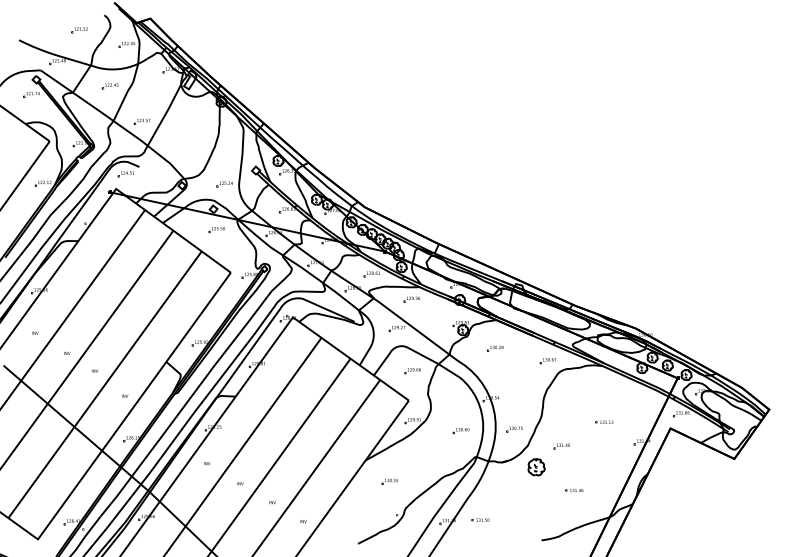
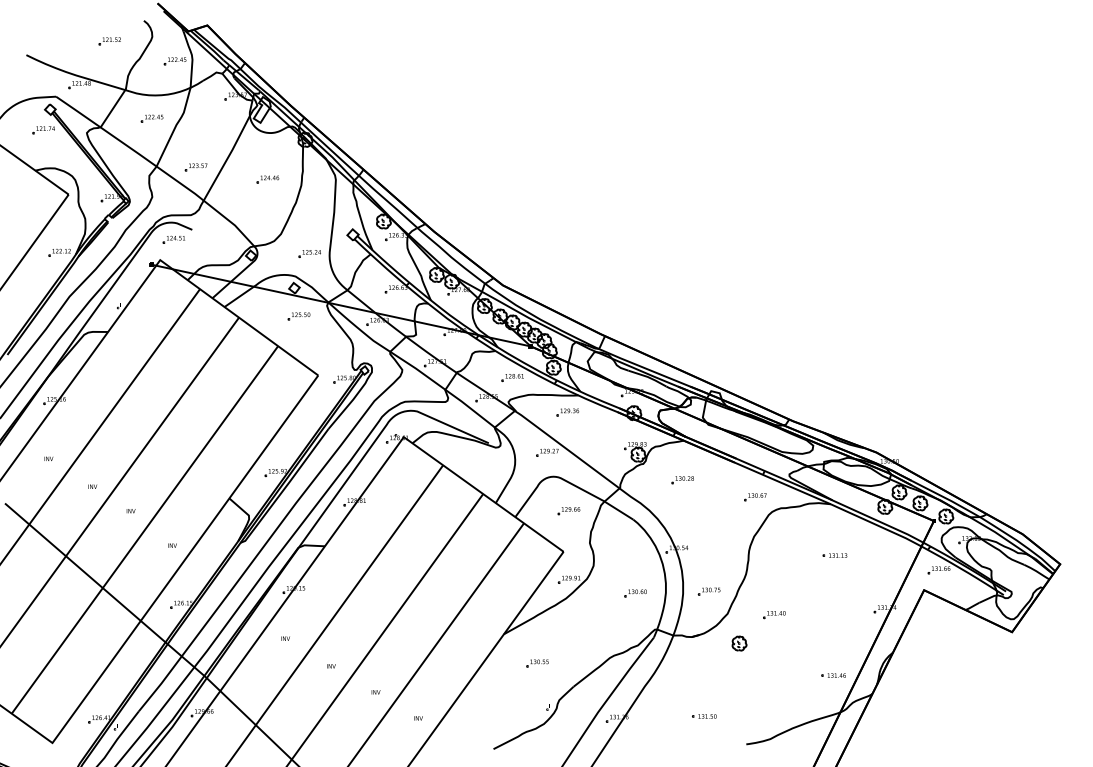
part: (194, 130) -> (267, 179), added
part: (604, 422) -> (834, 555), moved
part: (536, 467) -> (739, 643), size x0.62
part: (574, 490) -> (833, 675), moved
part: (480, 520) -> (704, 716), moved

